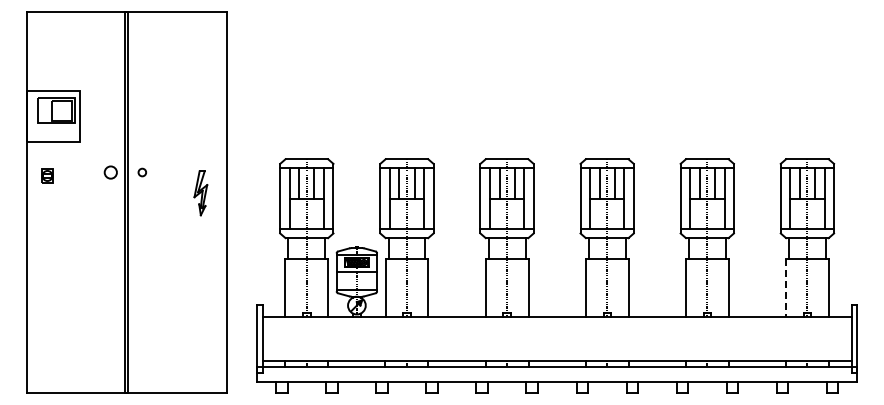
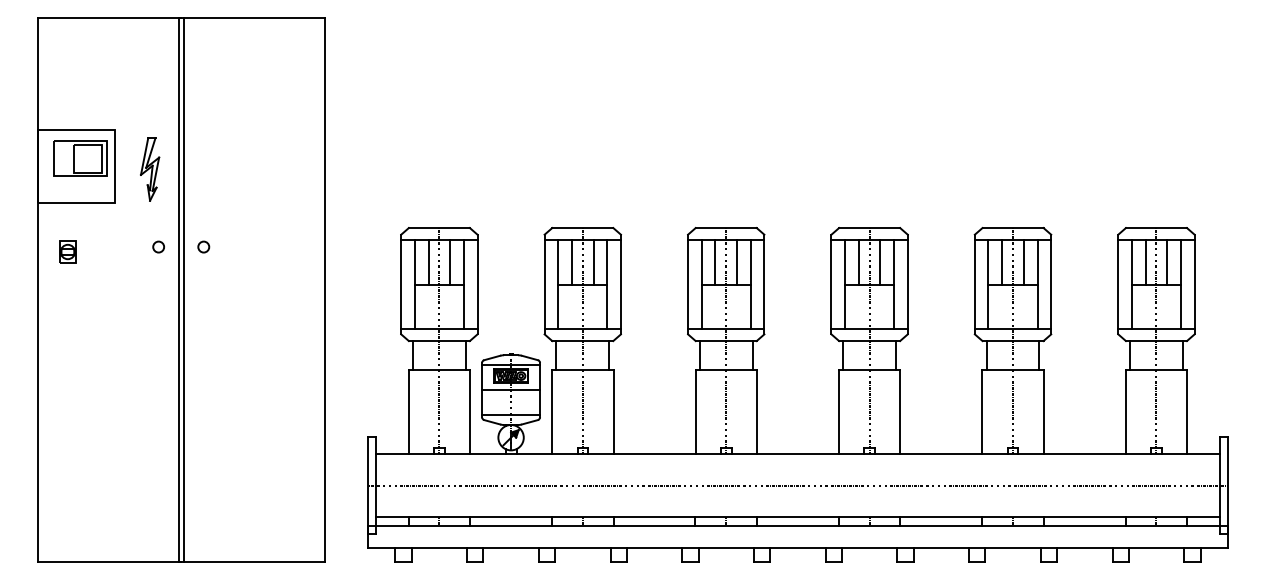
circle: (110, 172) -> (158, 247), size x0.62
part: (200, 193) -> (149, 169), moved
line: (785, 288) -> (1125, 413), dashed -> solid
line: (556, 339) -> (797, 486), added

